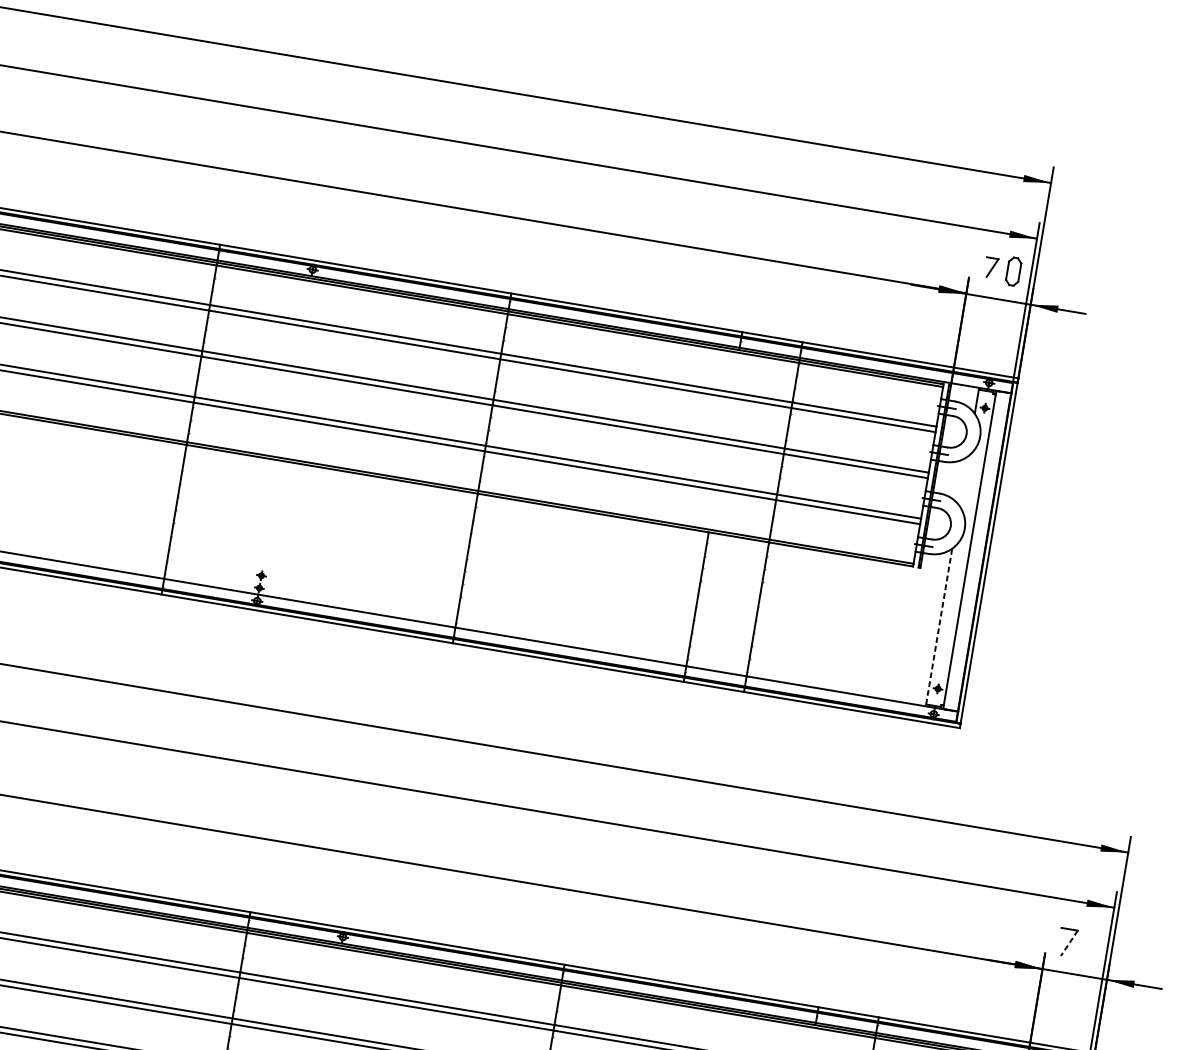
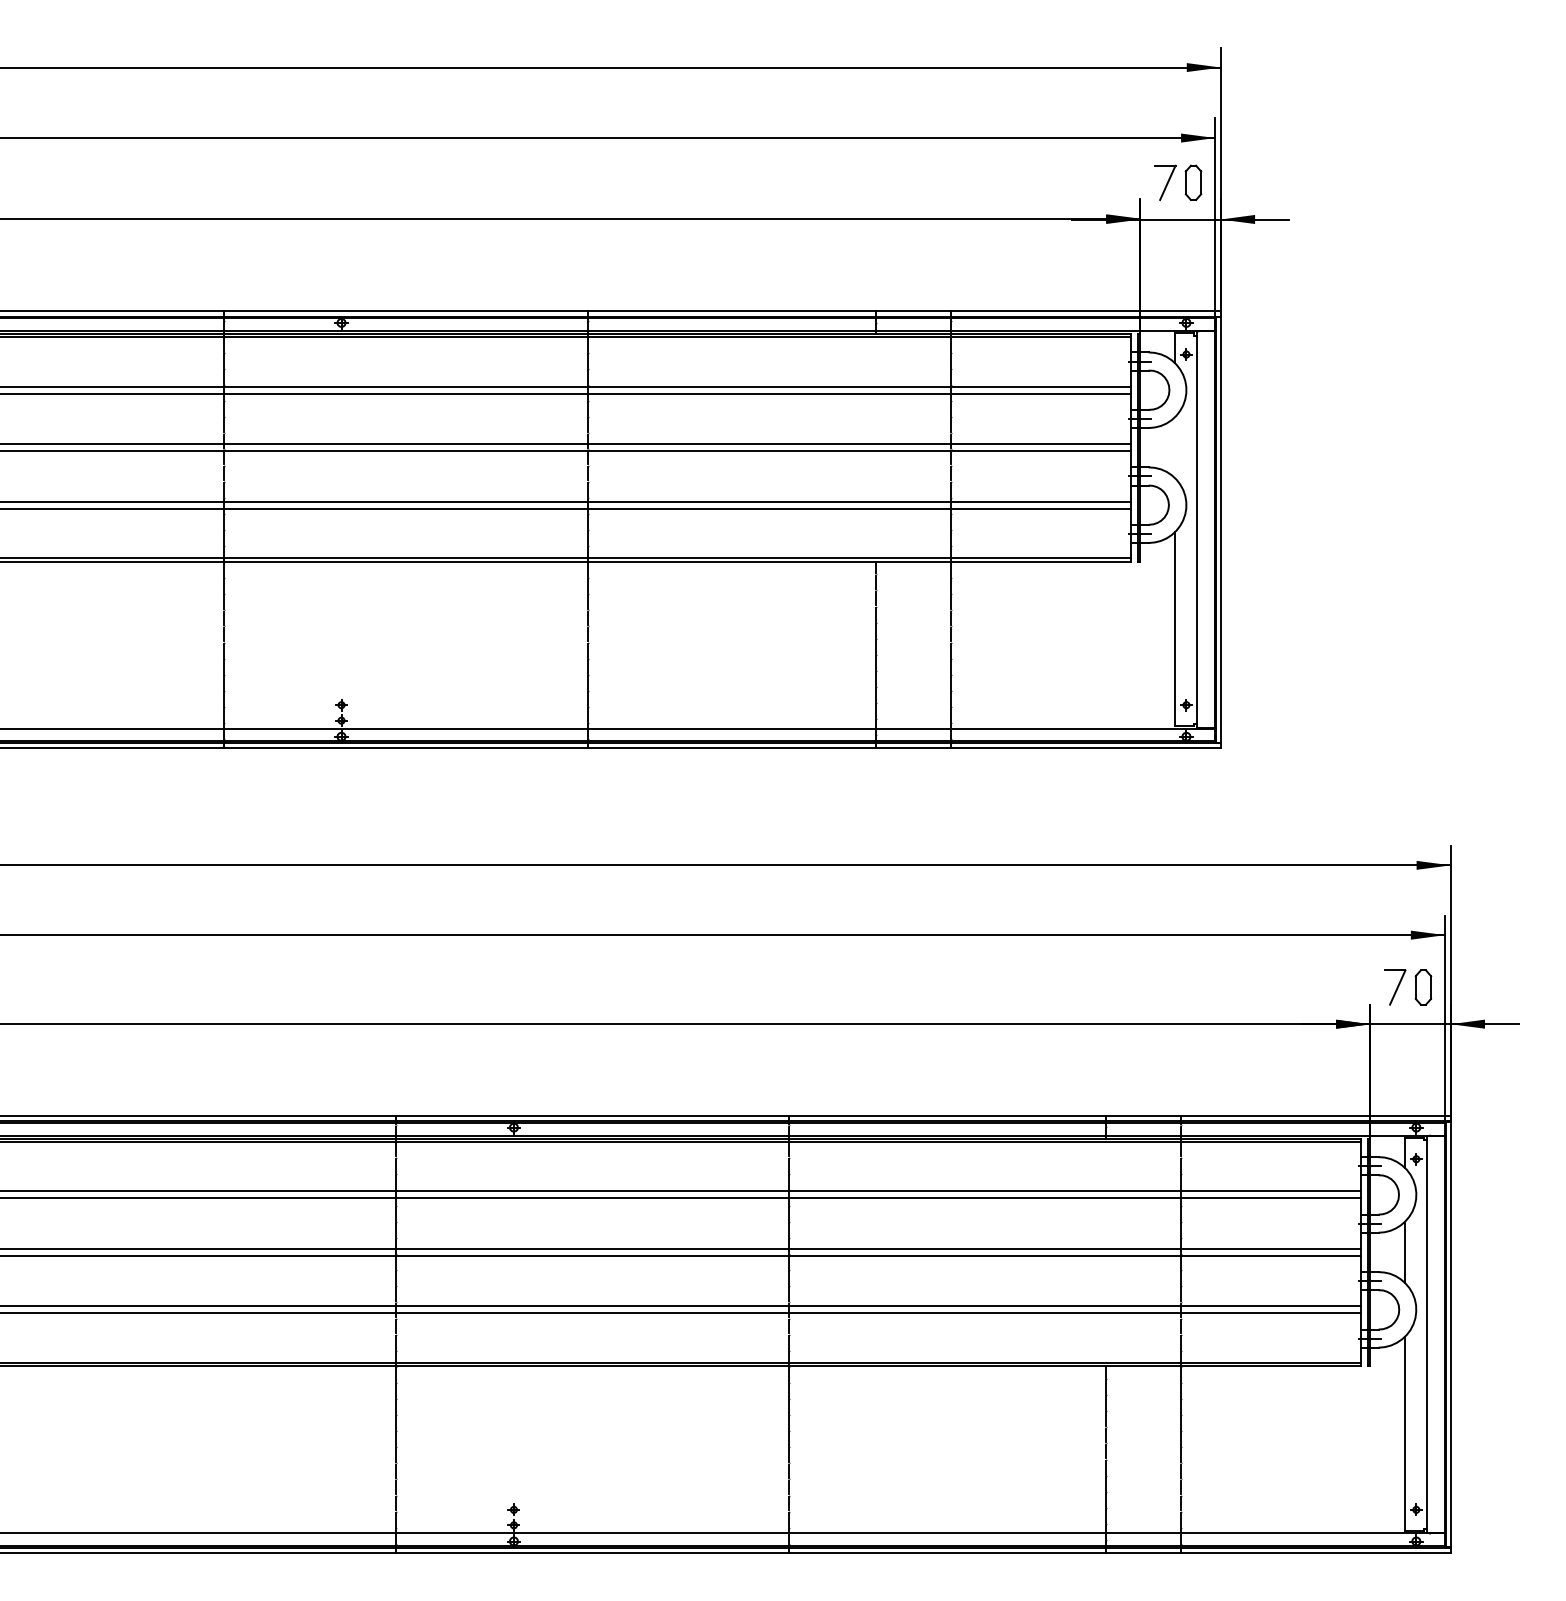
part: (991, 267) -> (1165, 182), size x1.43
line: (939, 626) -> (1175, 628), dashed -> solid
line: (1069, 943) -> (1397, 987), dashed -> solid
part: (1090, 946) -> (1423, 987), added

